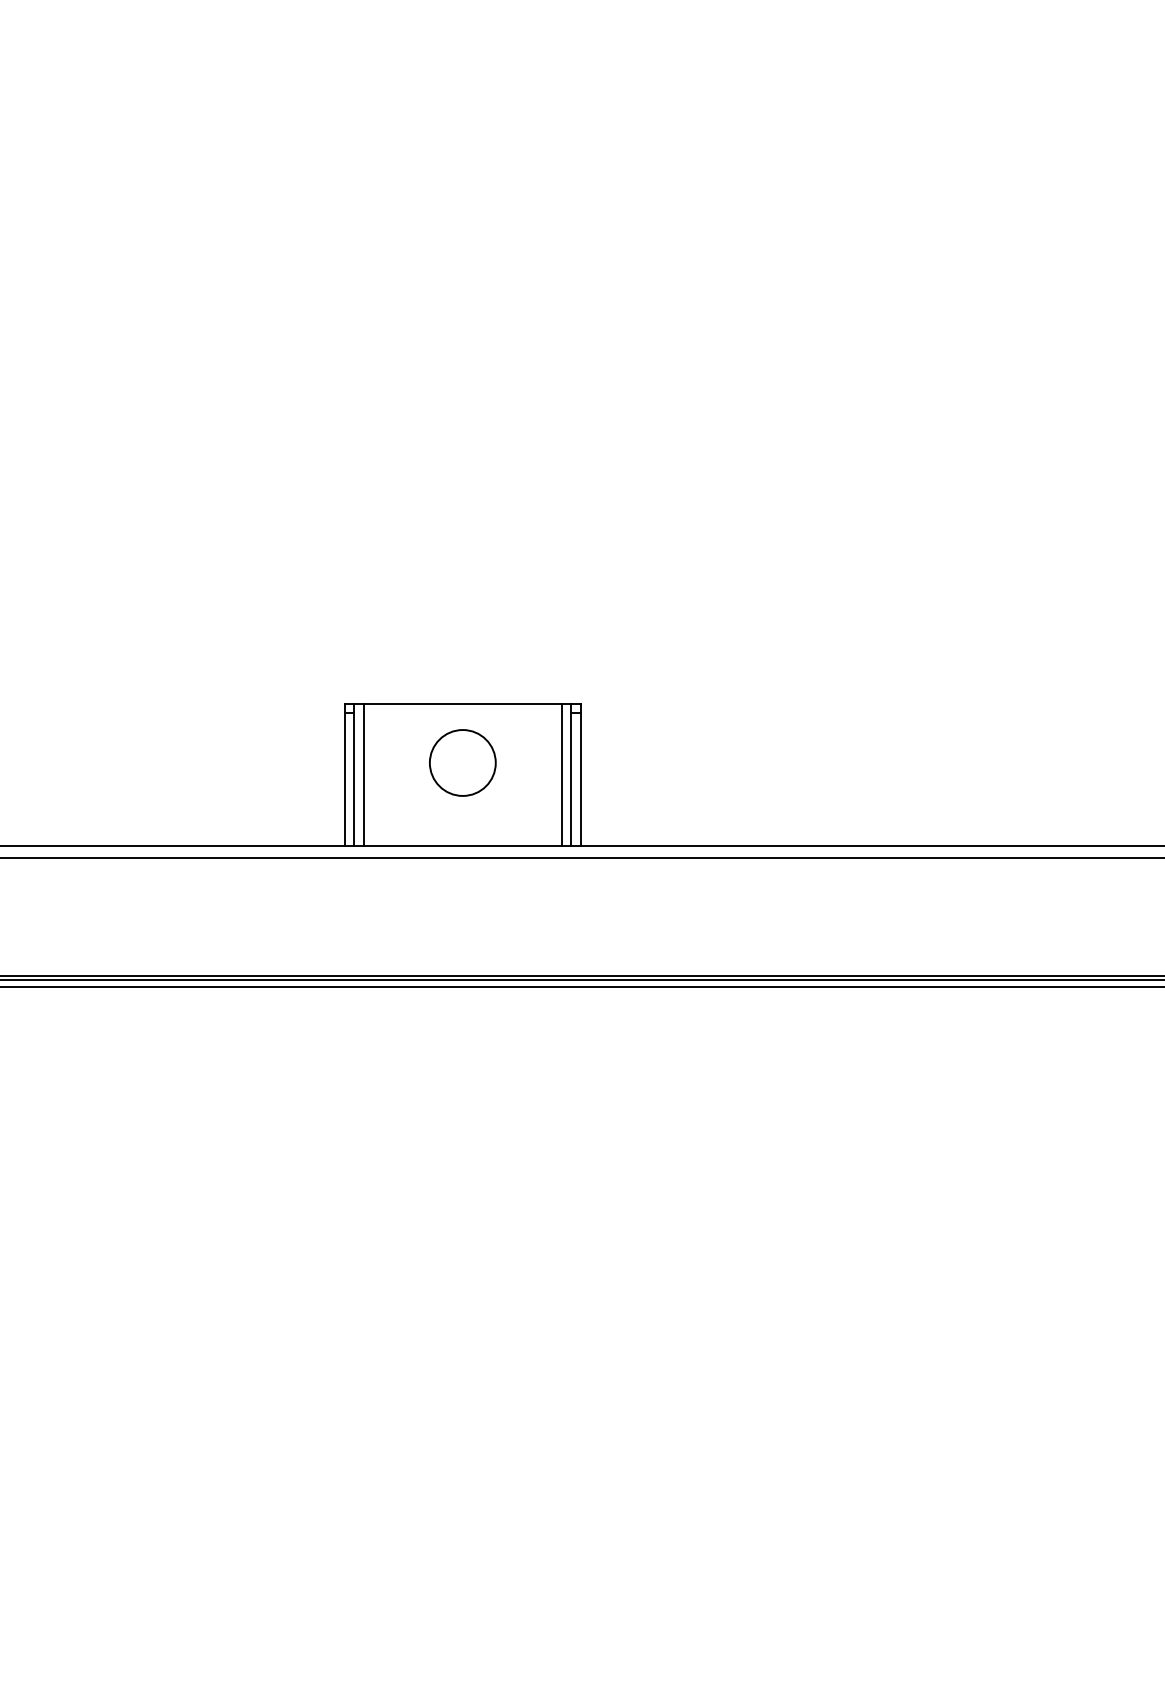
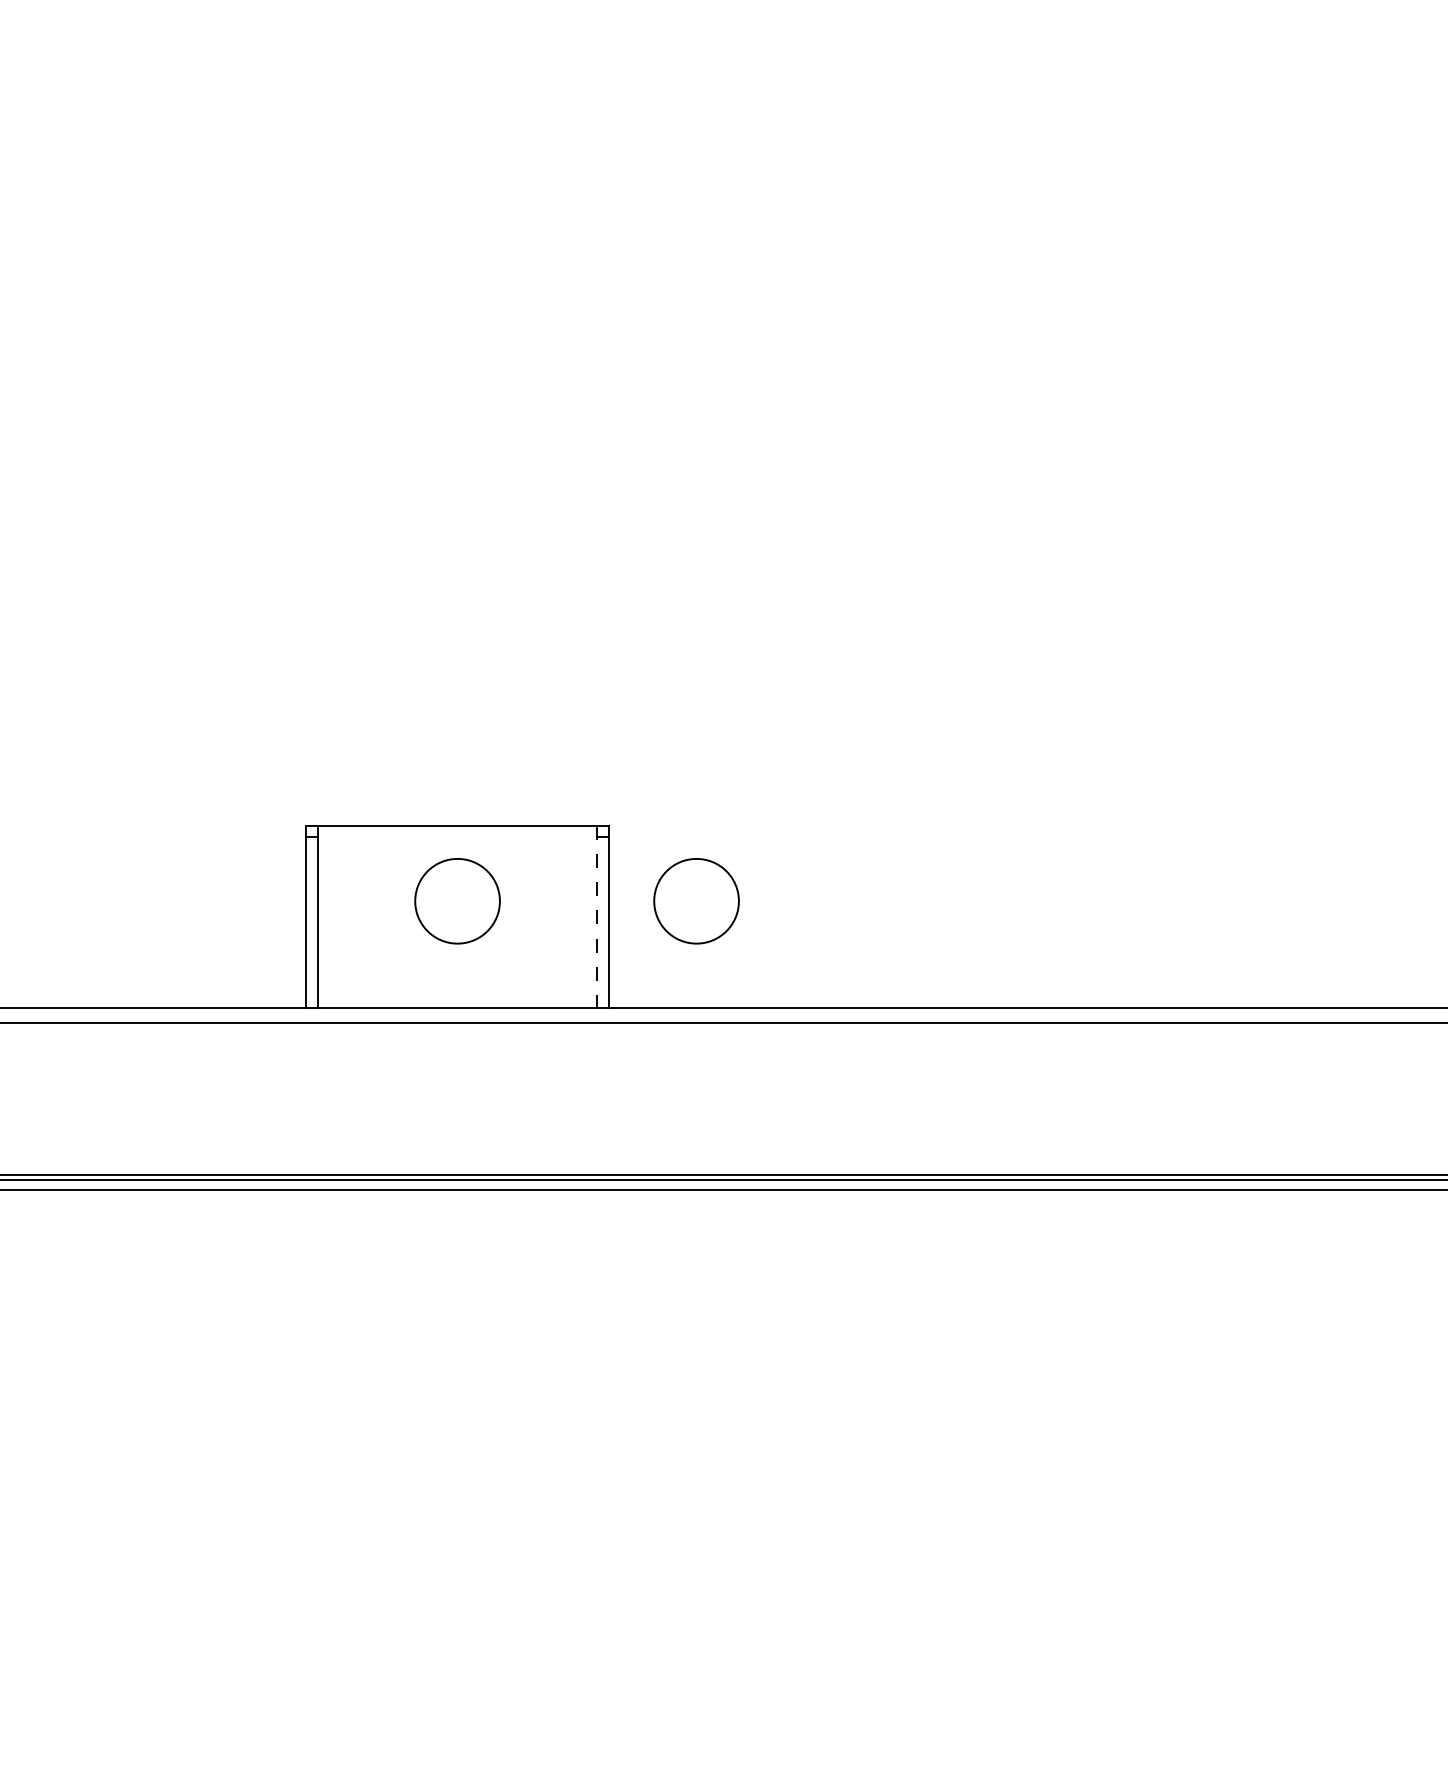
circle: (648, 762) -> (696, 900), added
line: (363, 774) -> (329, 916), removed
line: (561, 774) -> (584, 916), removed
line: (571, 775) -> (597, 917), solid -> dashed

